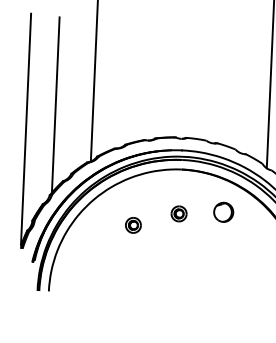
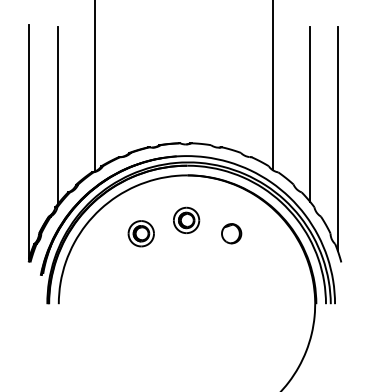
part: (223, 212) -> (231, 233), moved
part: (178, 213) -> (186, 219), size x1.67
part: (132, 225) -> (140, 233), size x1.67

